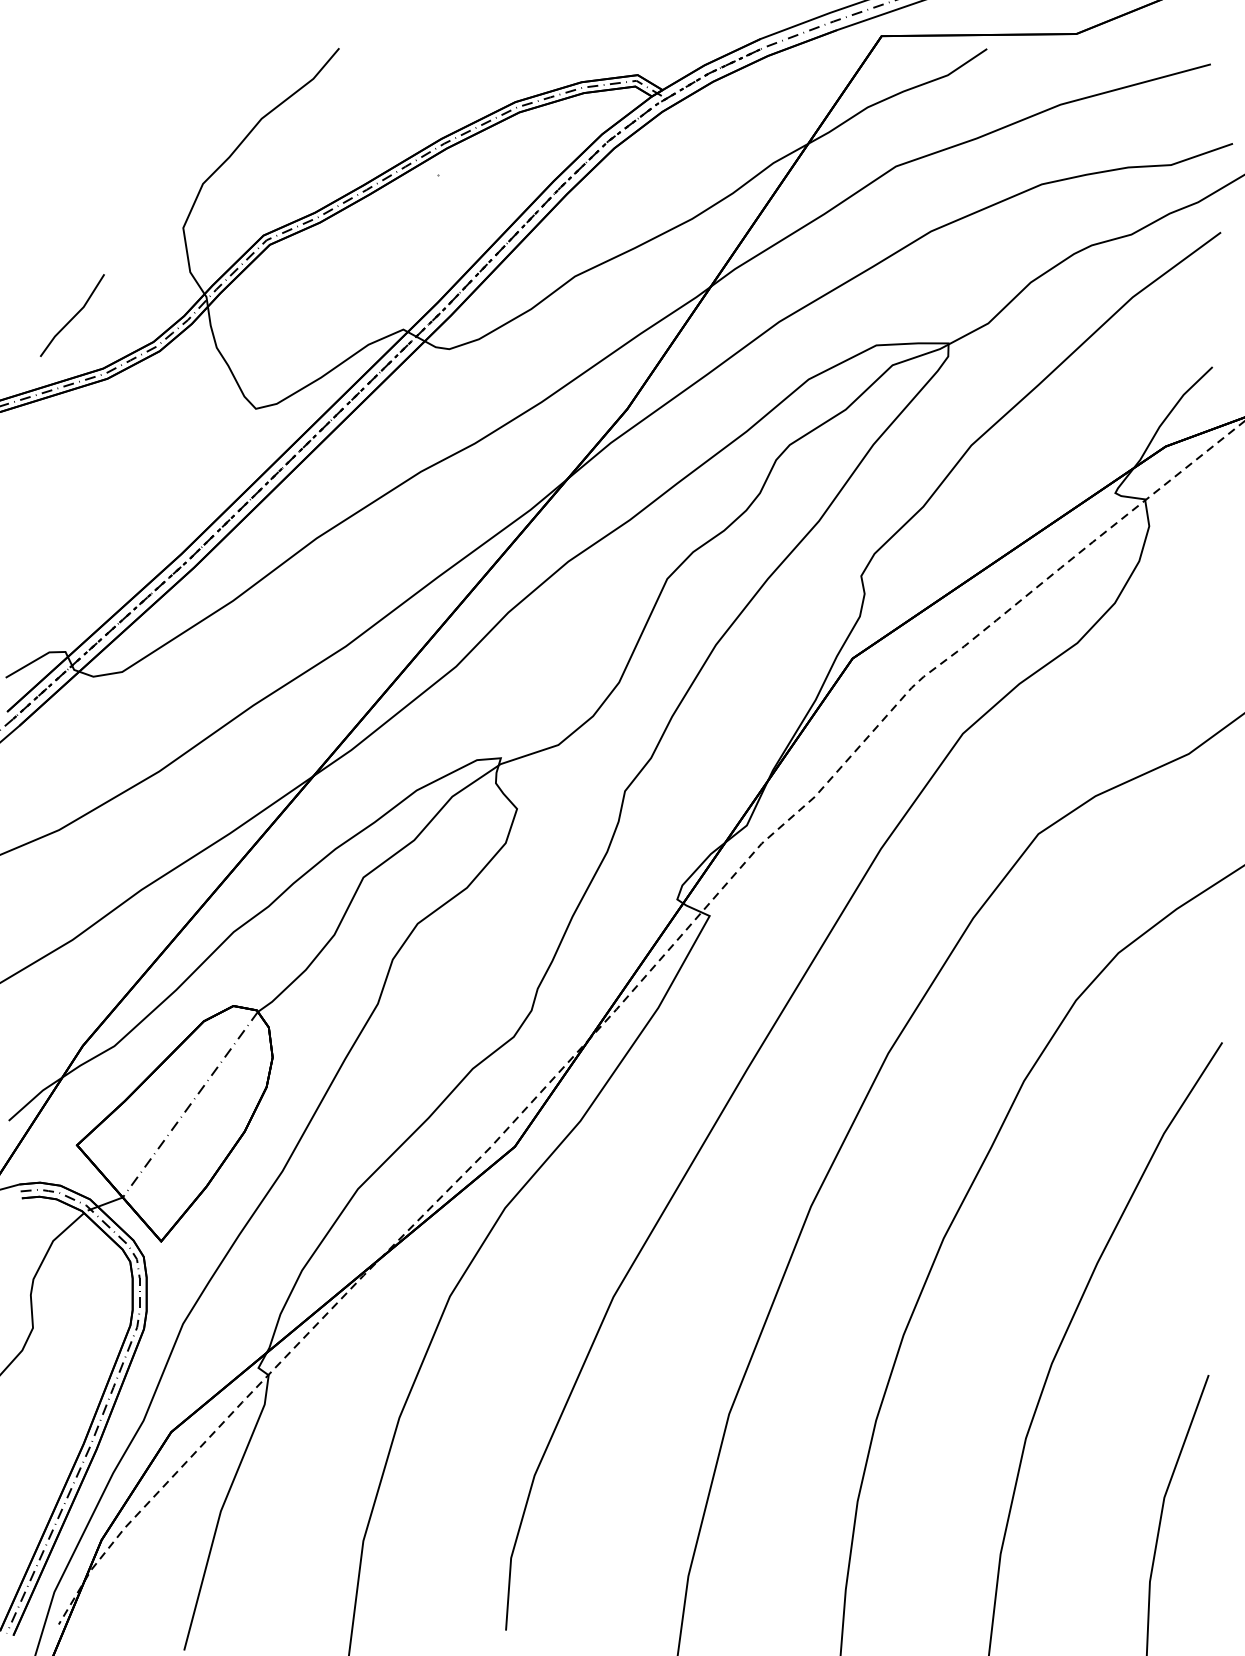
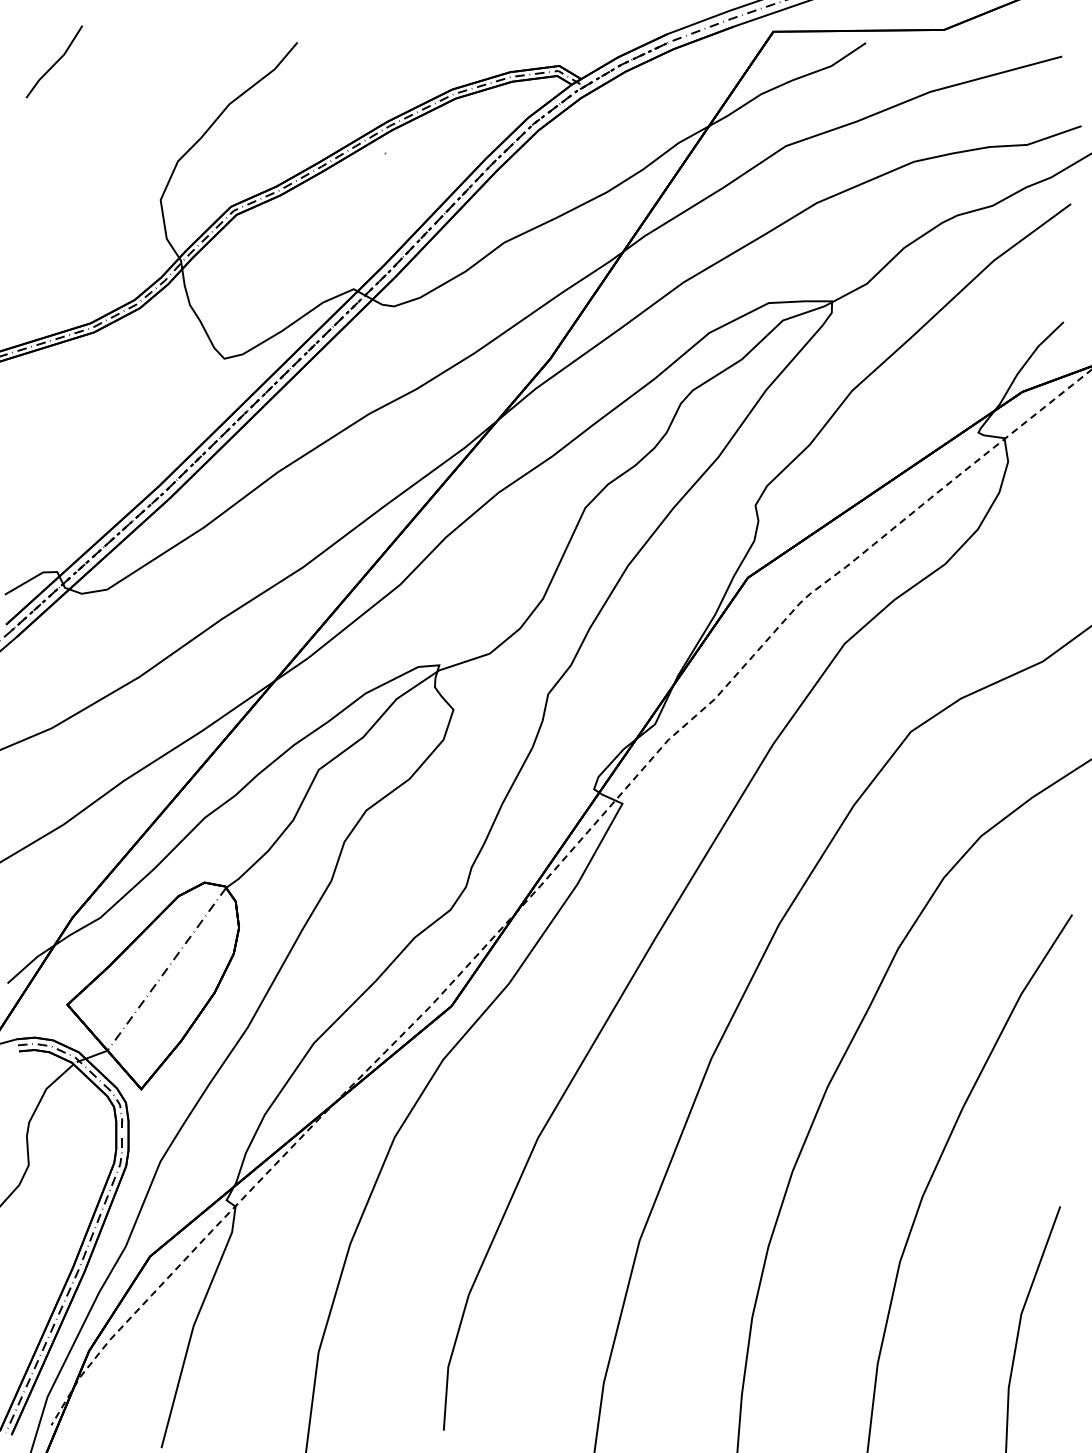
line: (73, 316) -> (55, 62), moved

